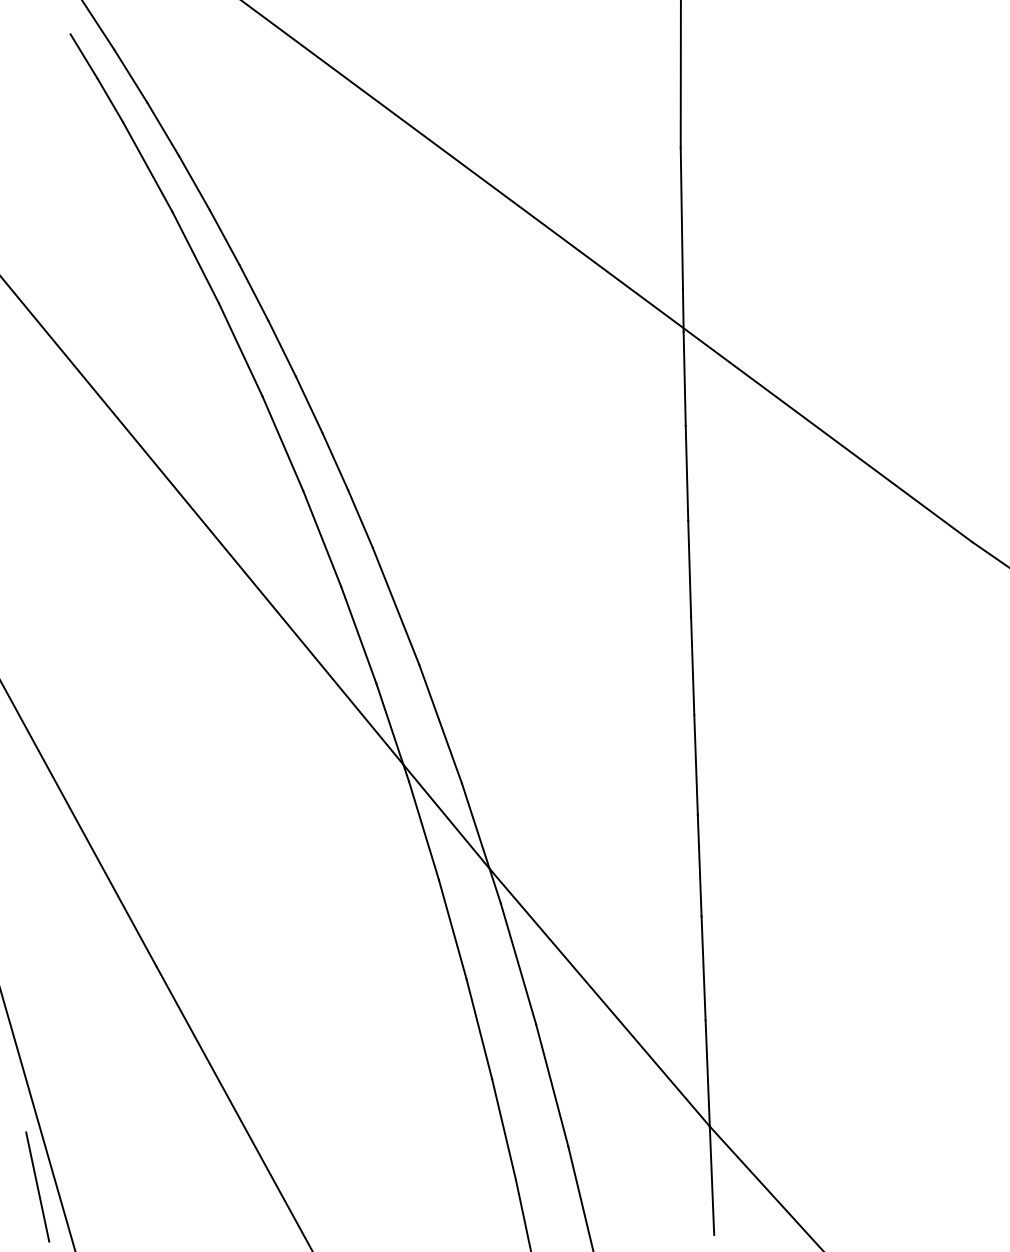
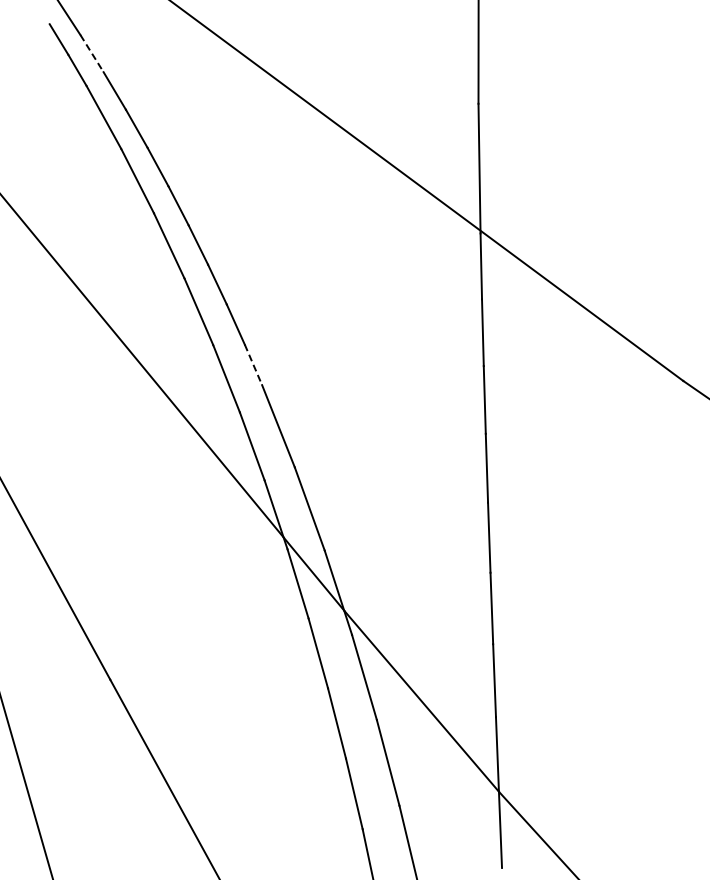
line: (131, 76) -> (92, 53), solid -> dashed
line: (360, 519) -> (253, 365), solid -> dashed
line: (37, 1185) -> (26, 833), removed

